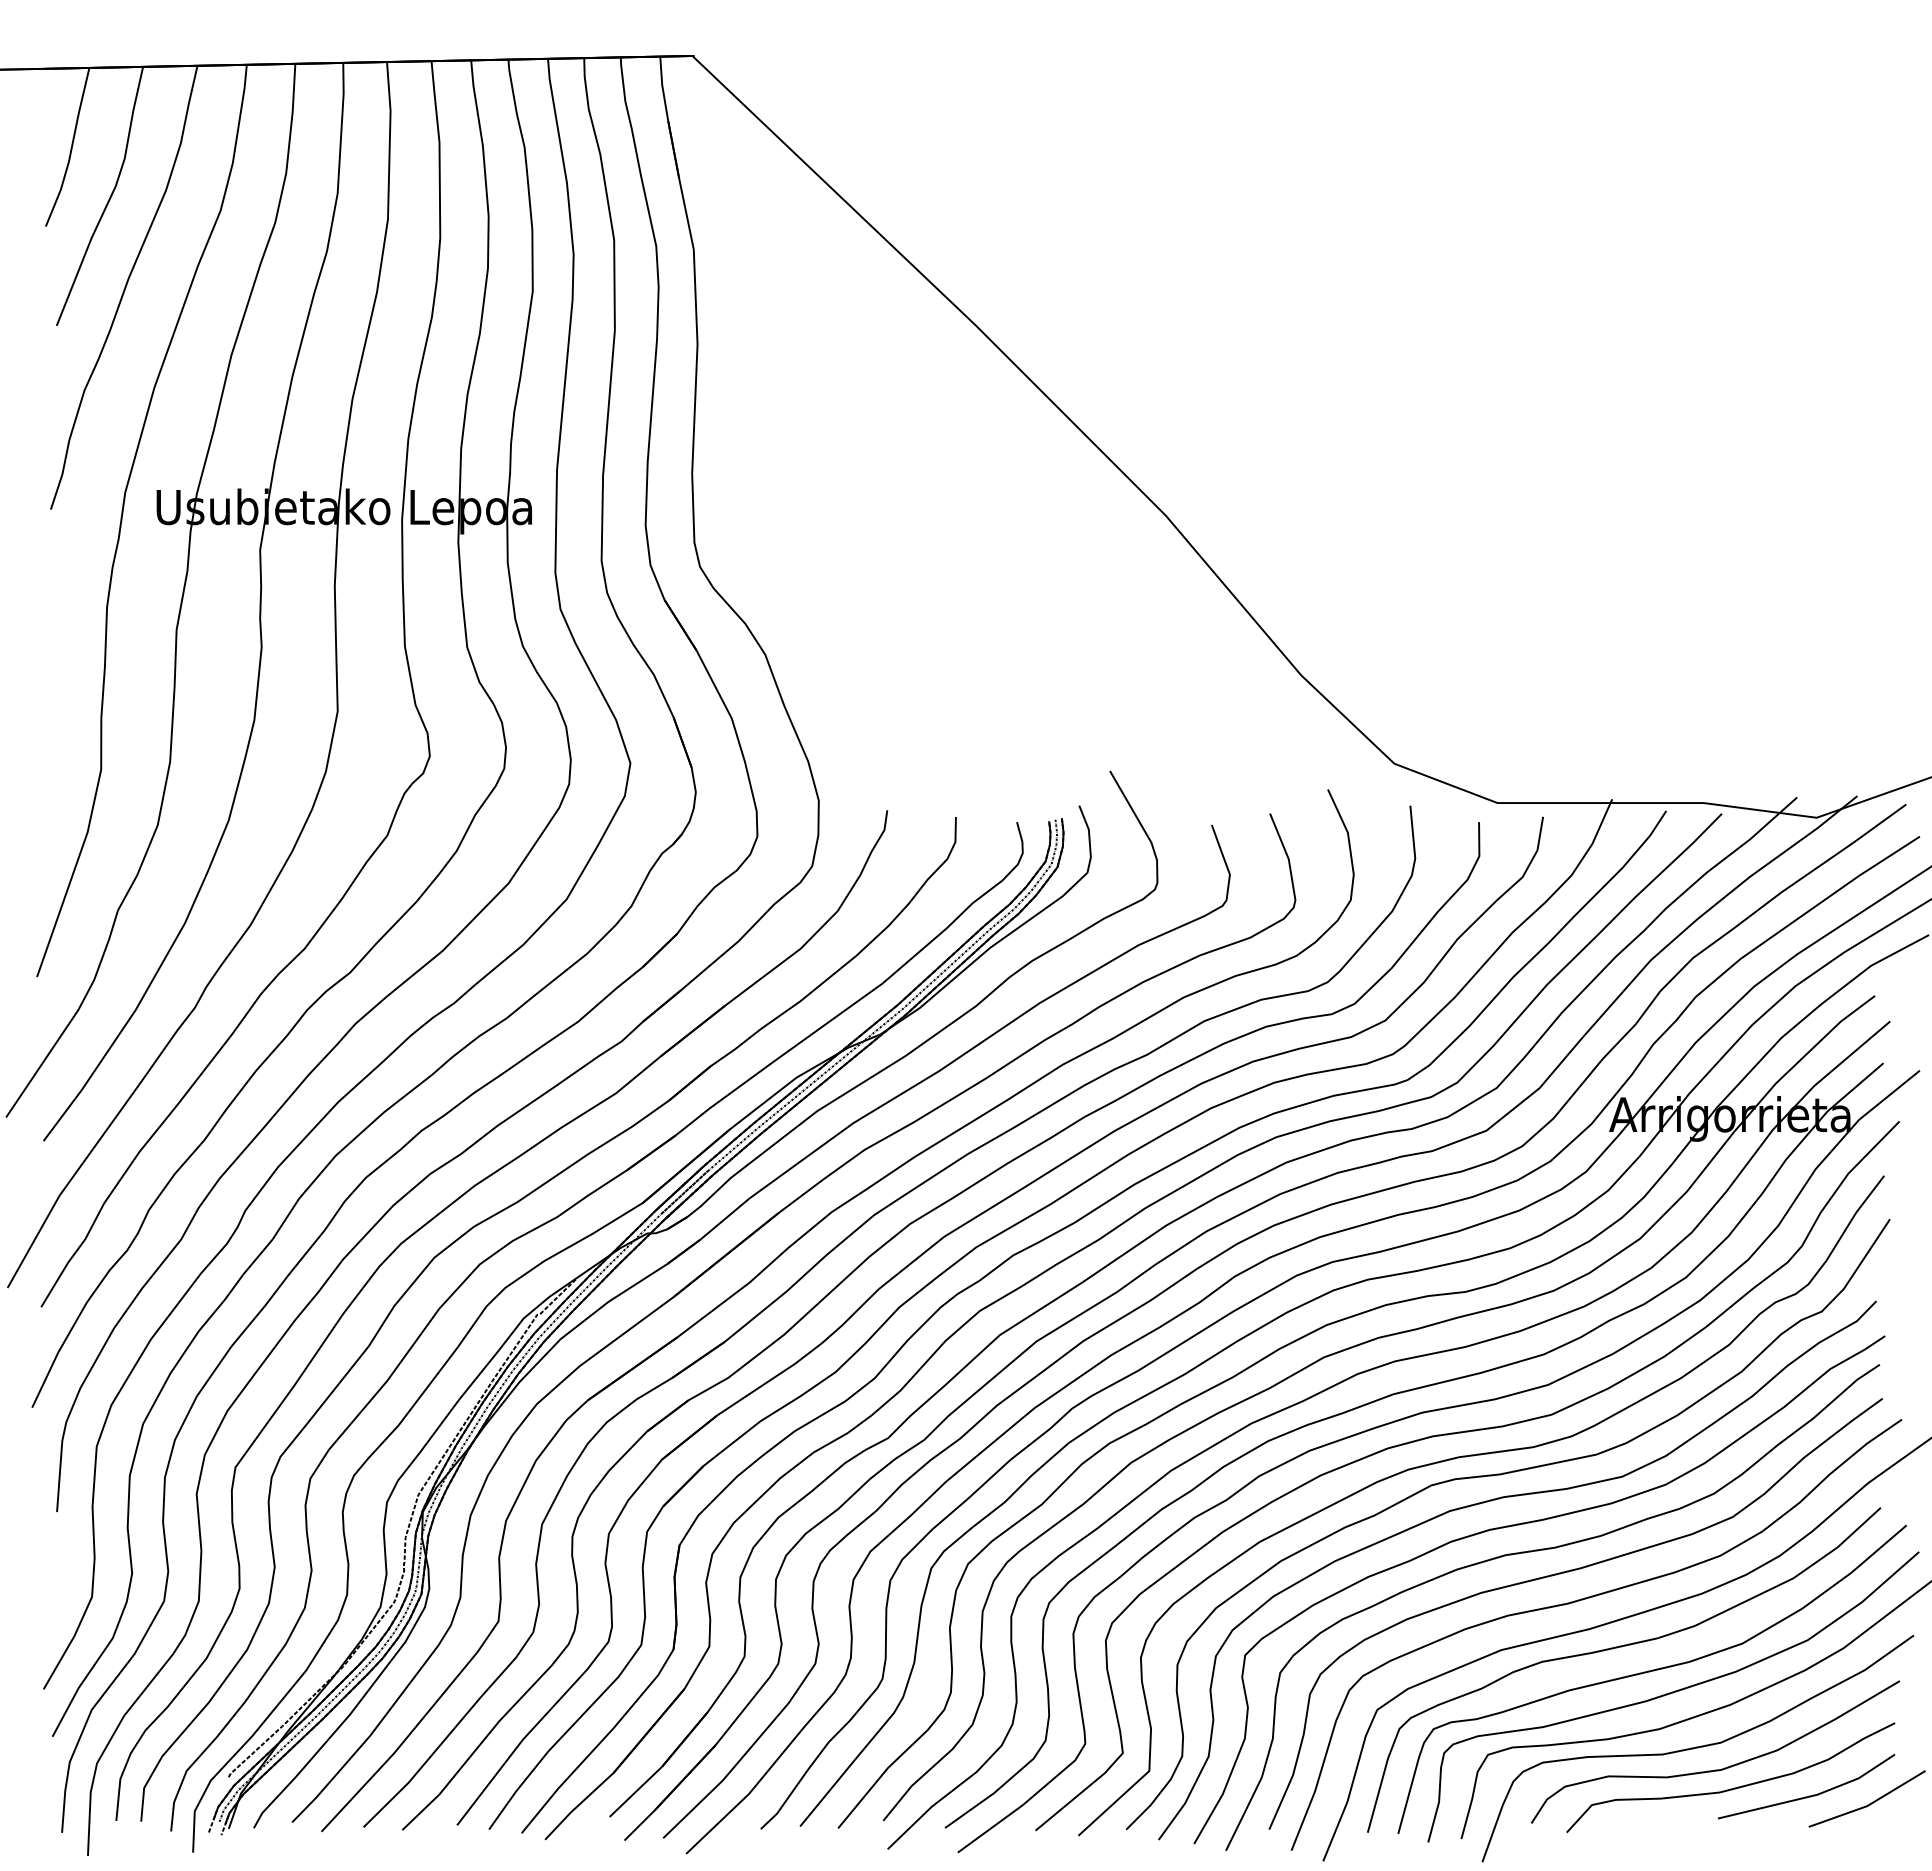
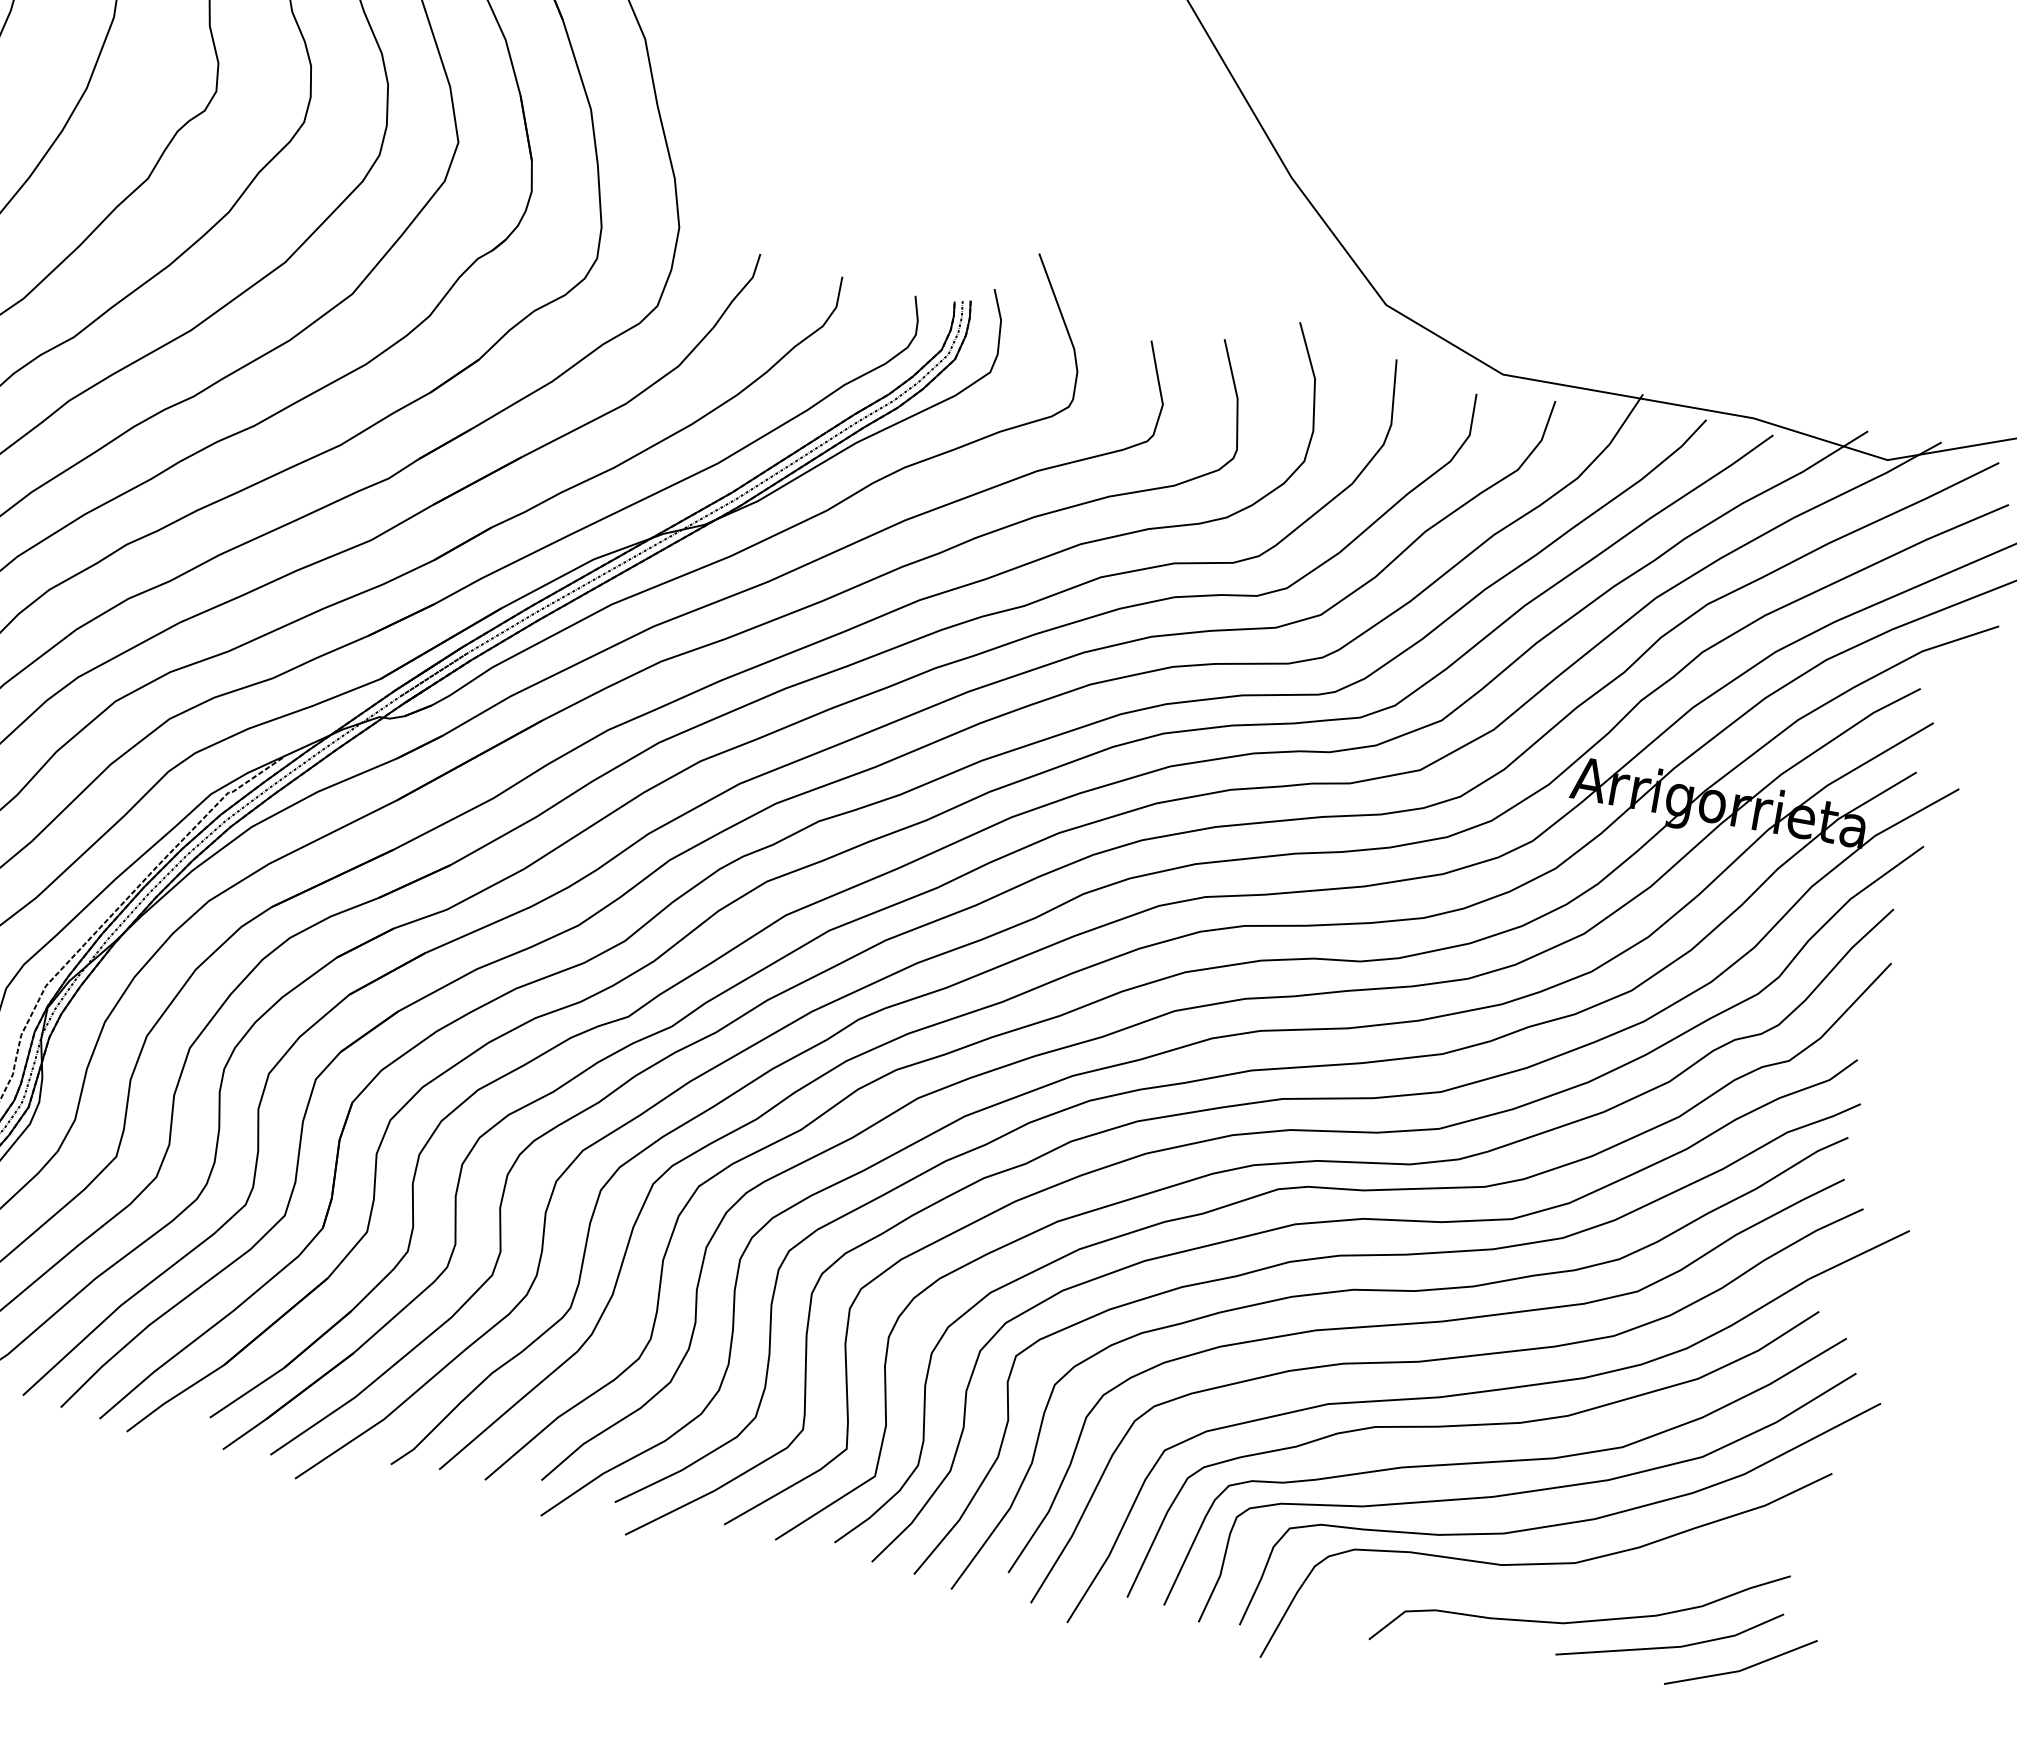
part: (1715, 1769) -> (1562, 1594), removed

